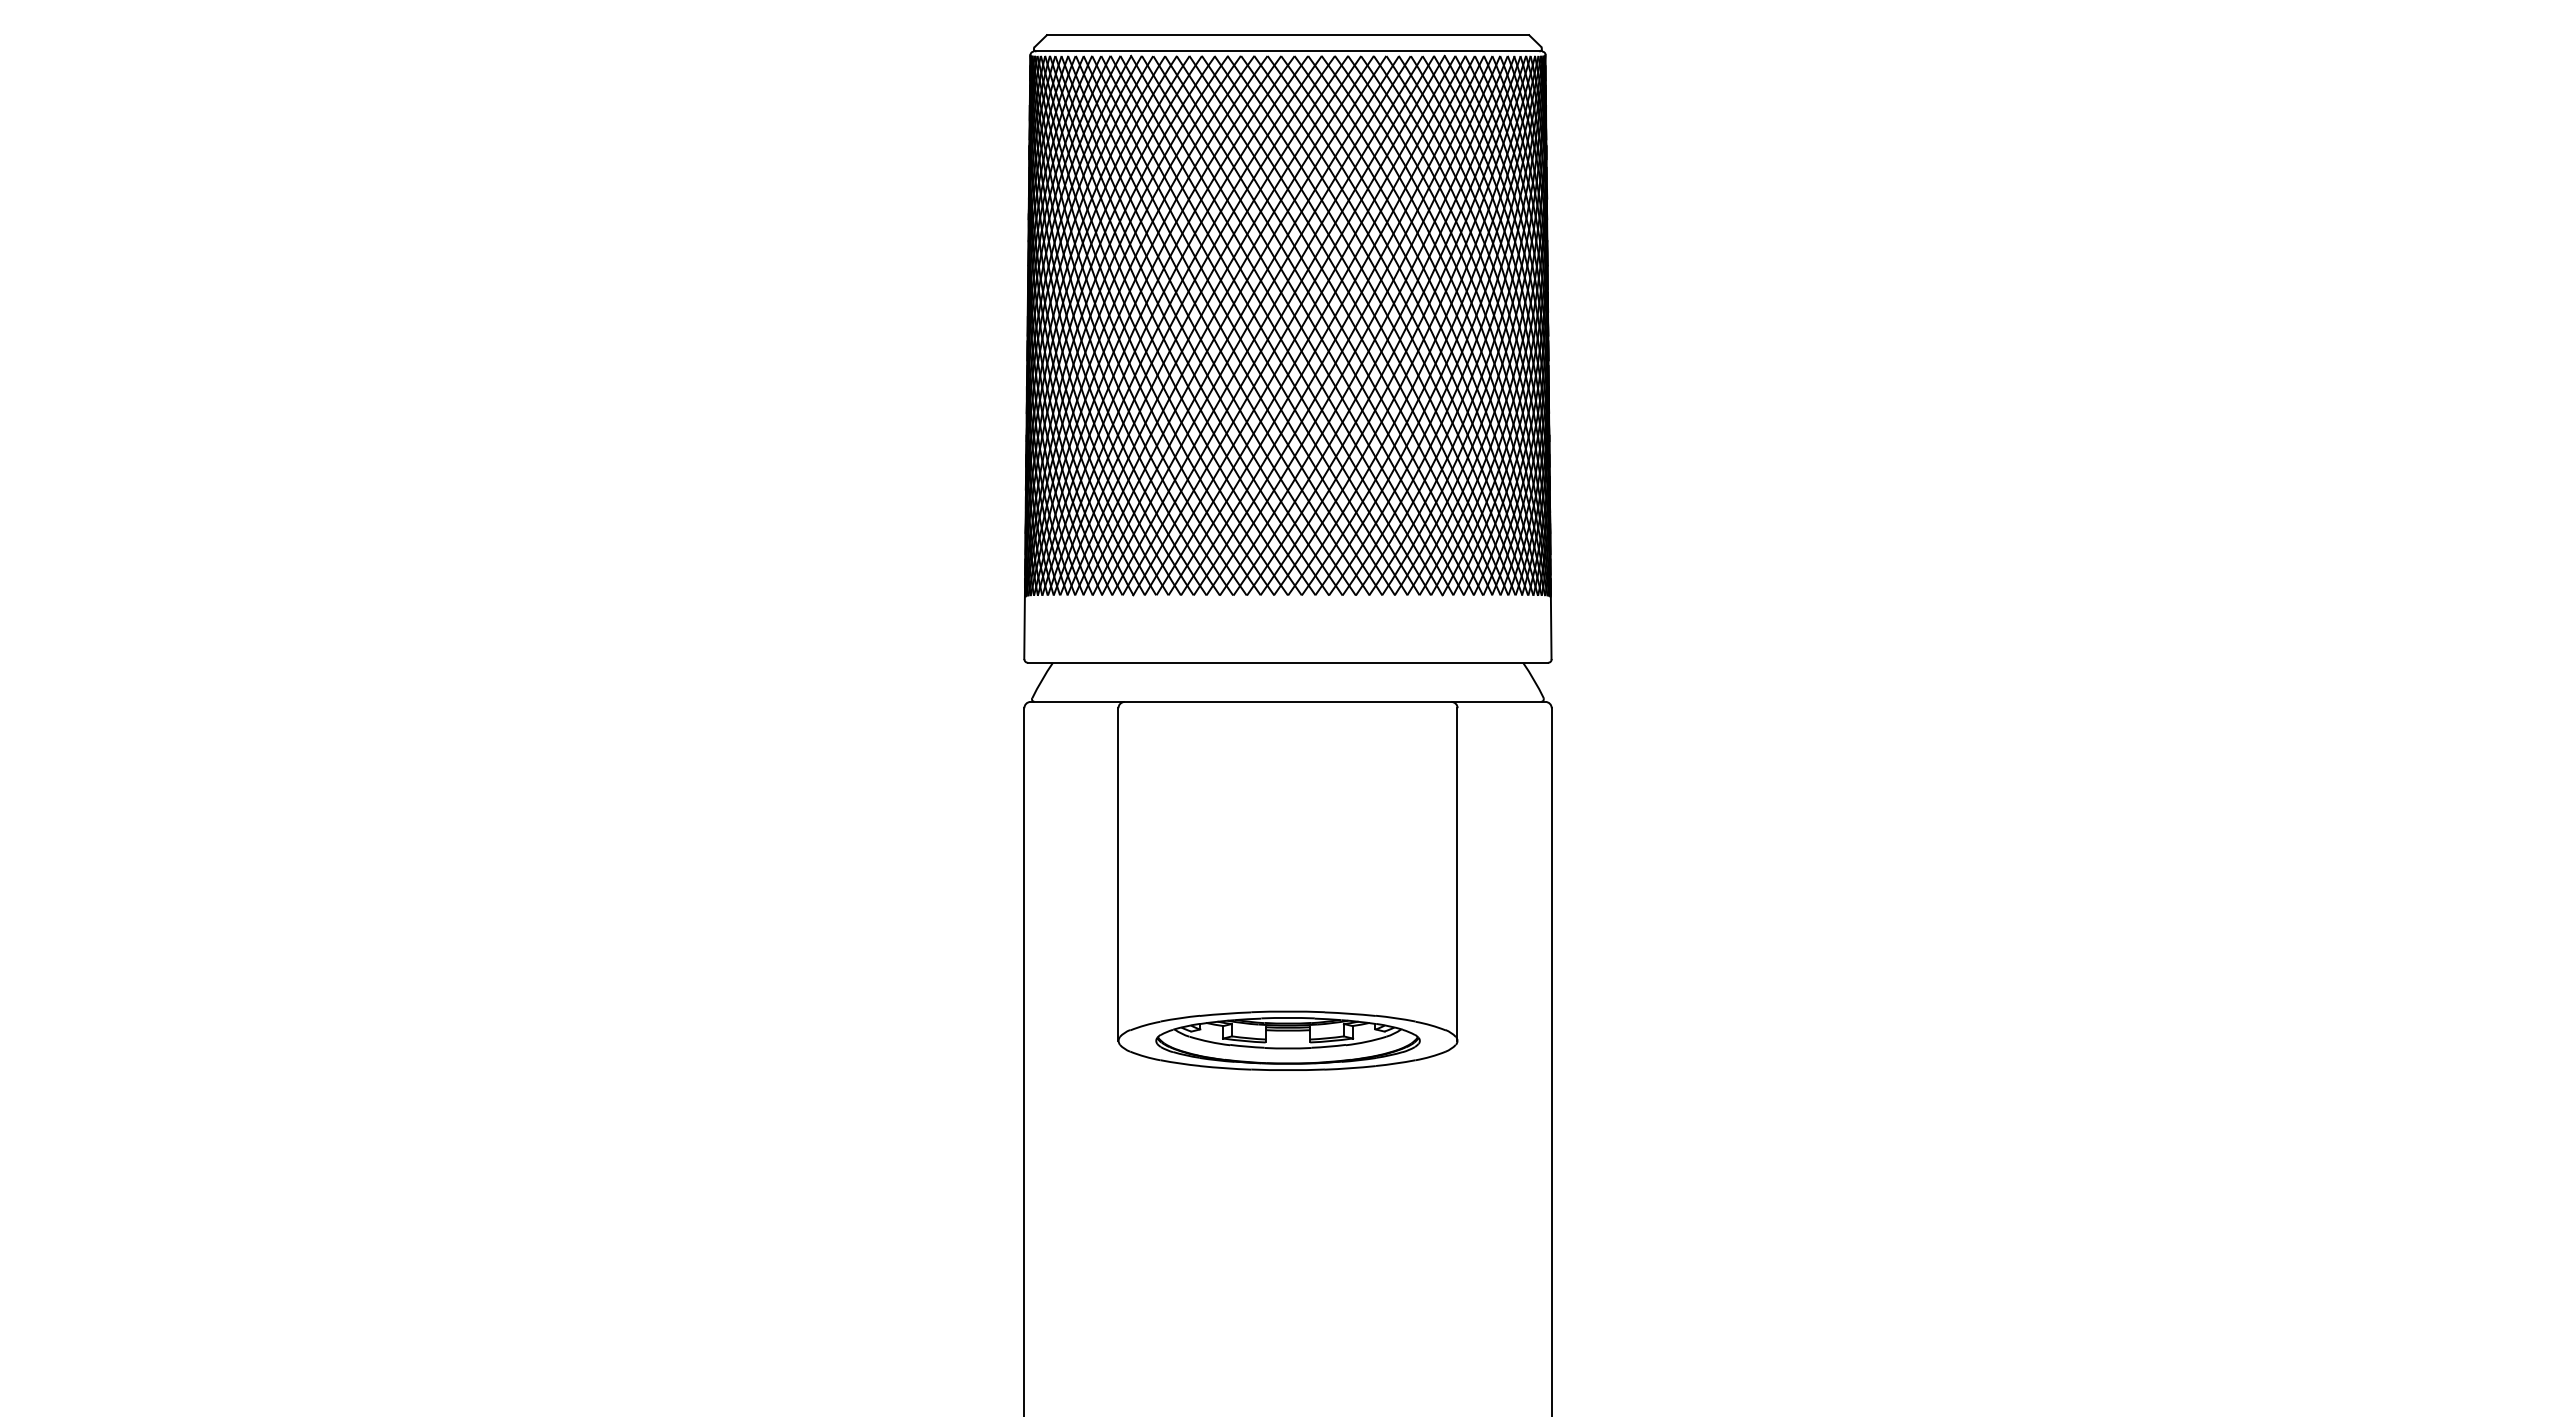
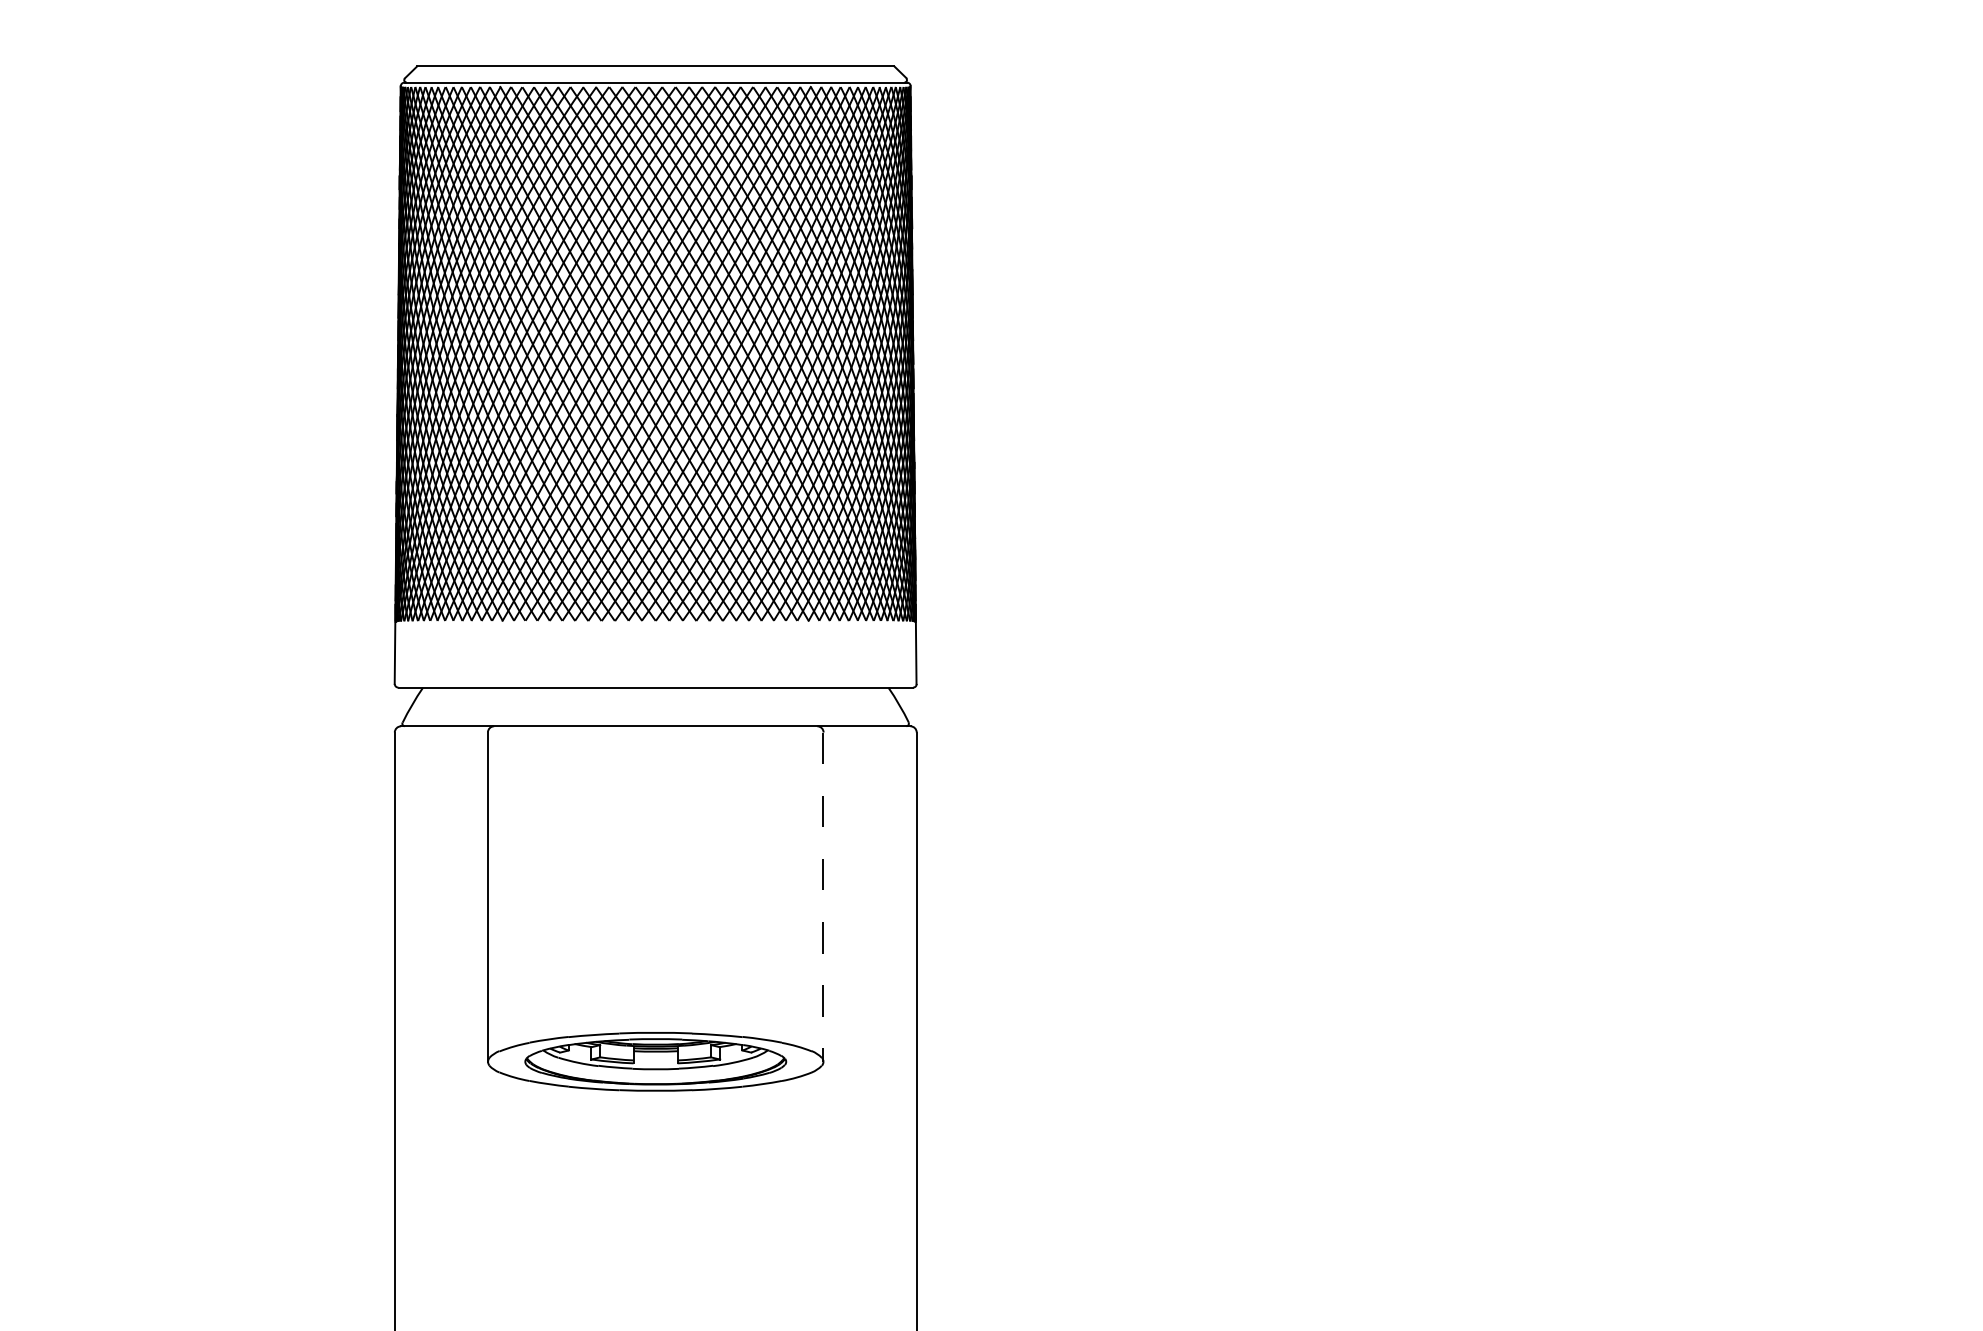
line: (1457, 875) -> (823, 898), solid -> dashed

